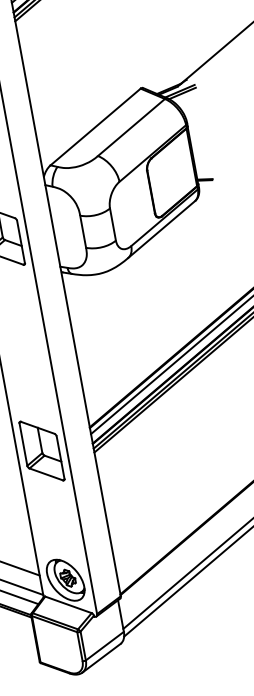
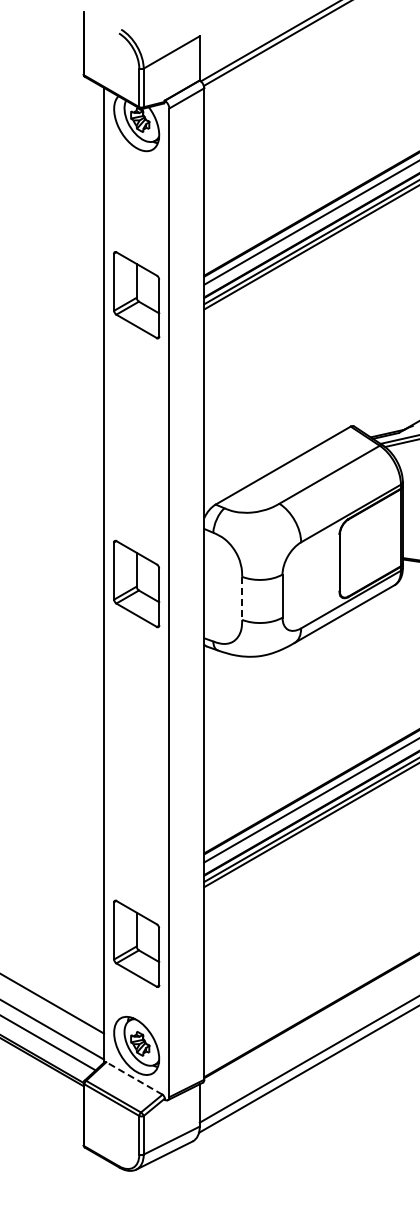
line: (83, 231) -> (242, 598), solid -> dashed
part: (41, 450) -> (136, 943), moved
line: (68, 604) -> (134, 1078), solid -> dashed

